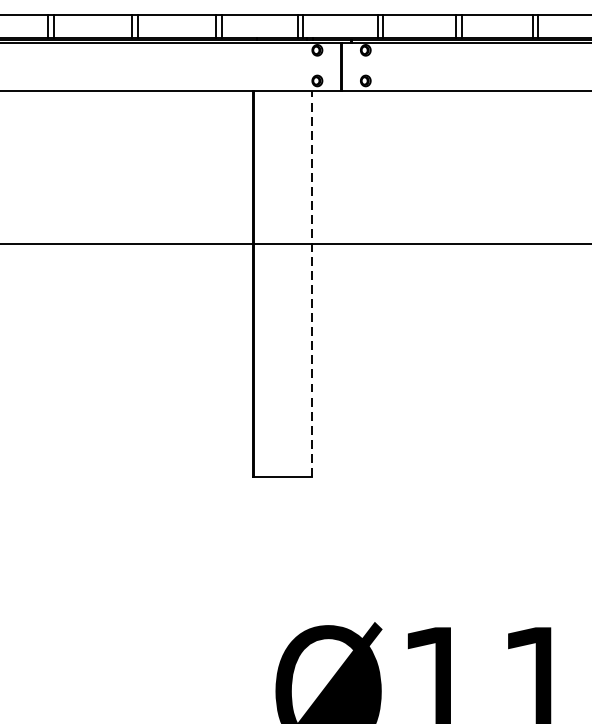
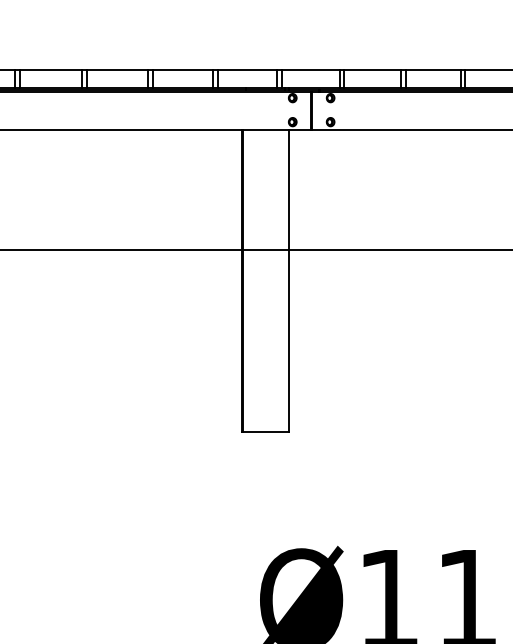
line: (311, 284) -> (288, 281), dashed -> solid

